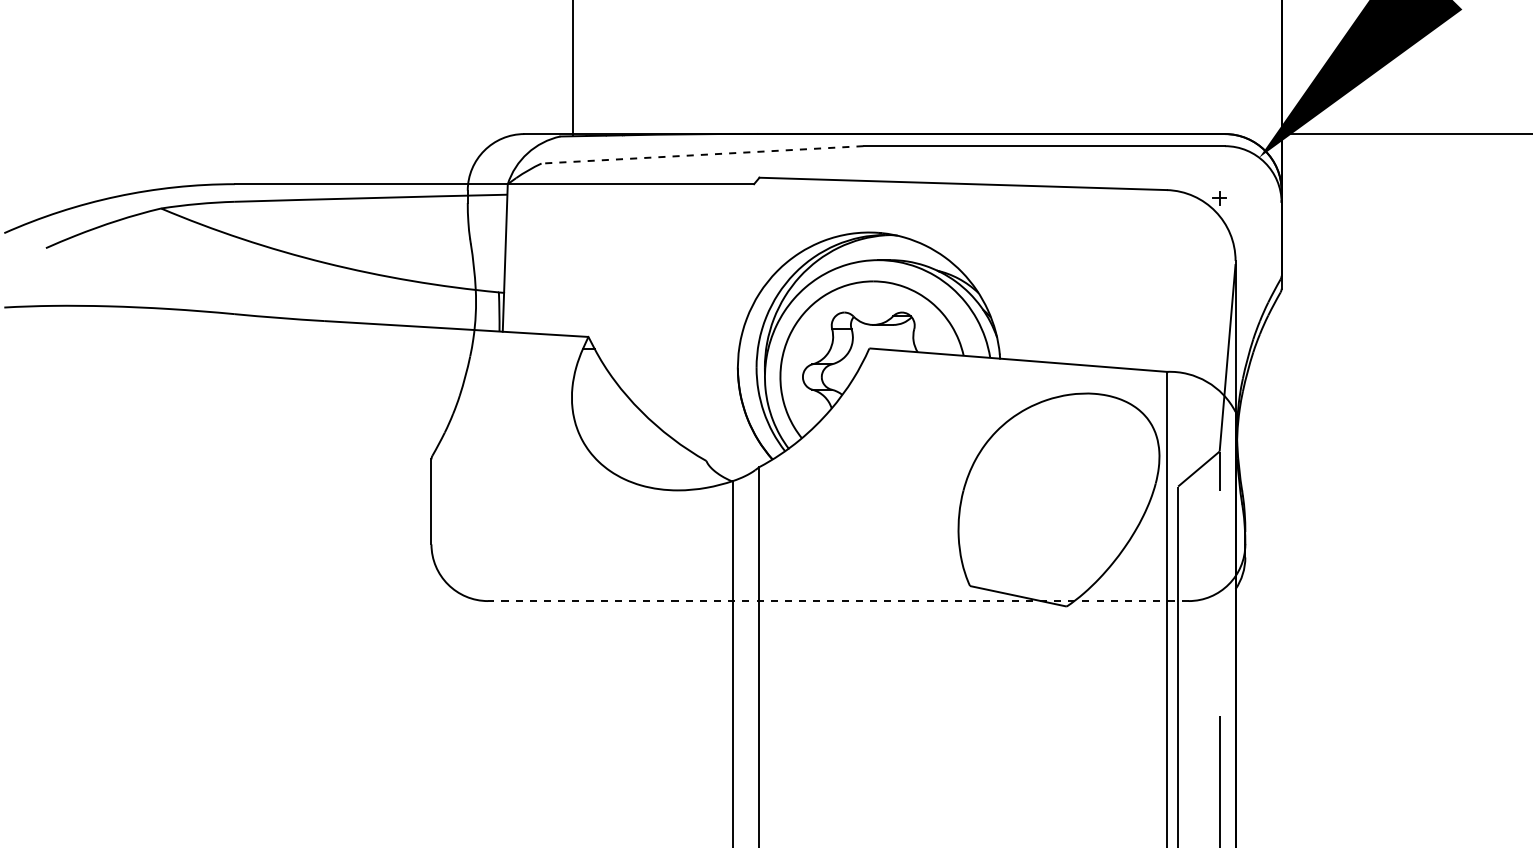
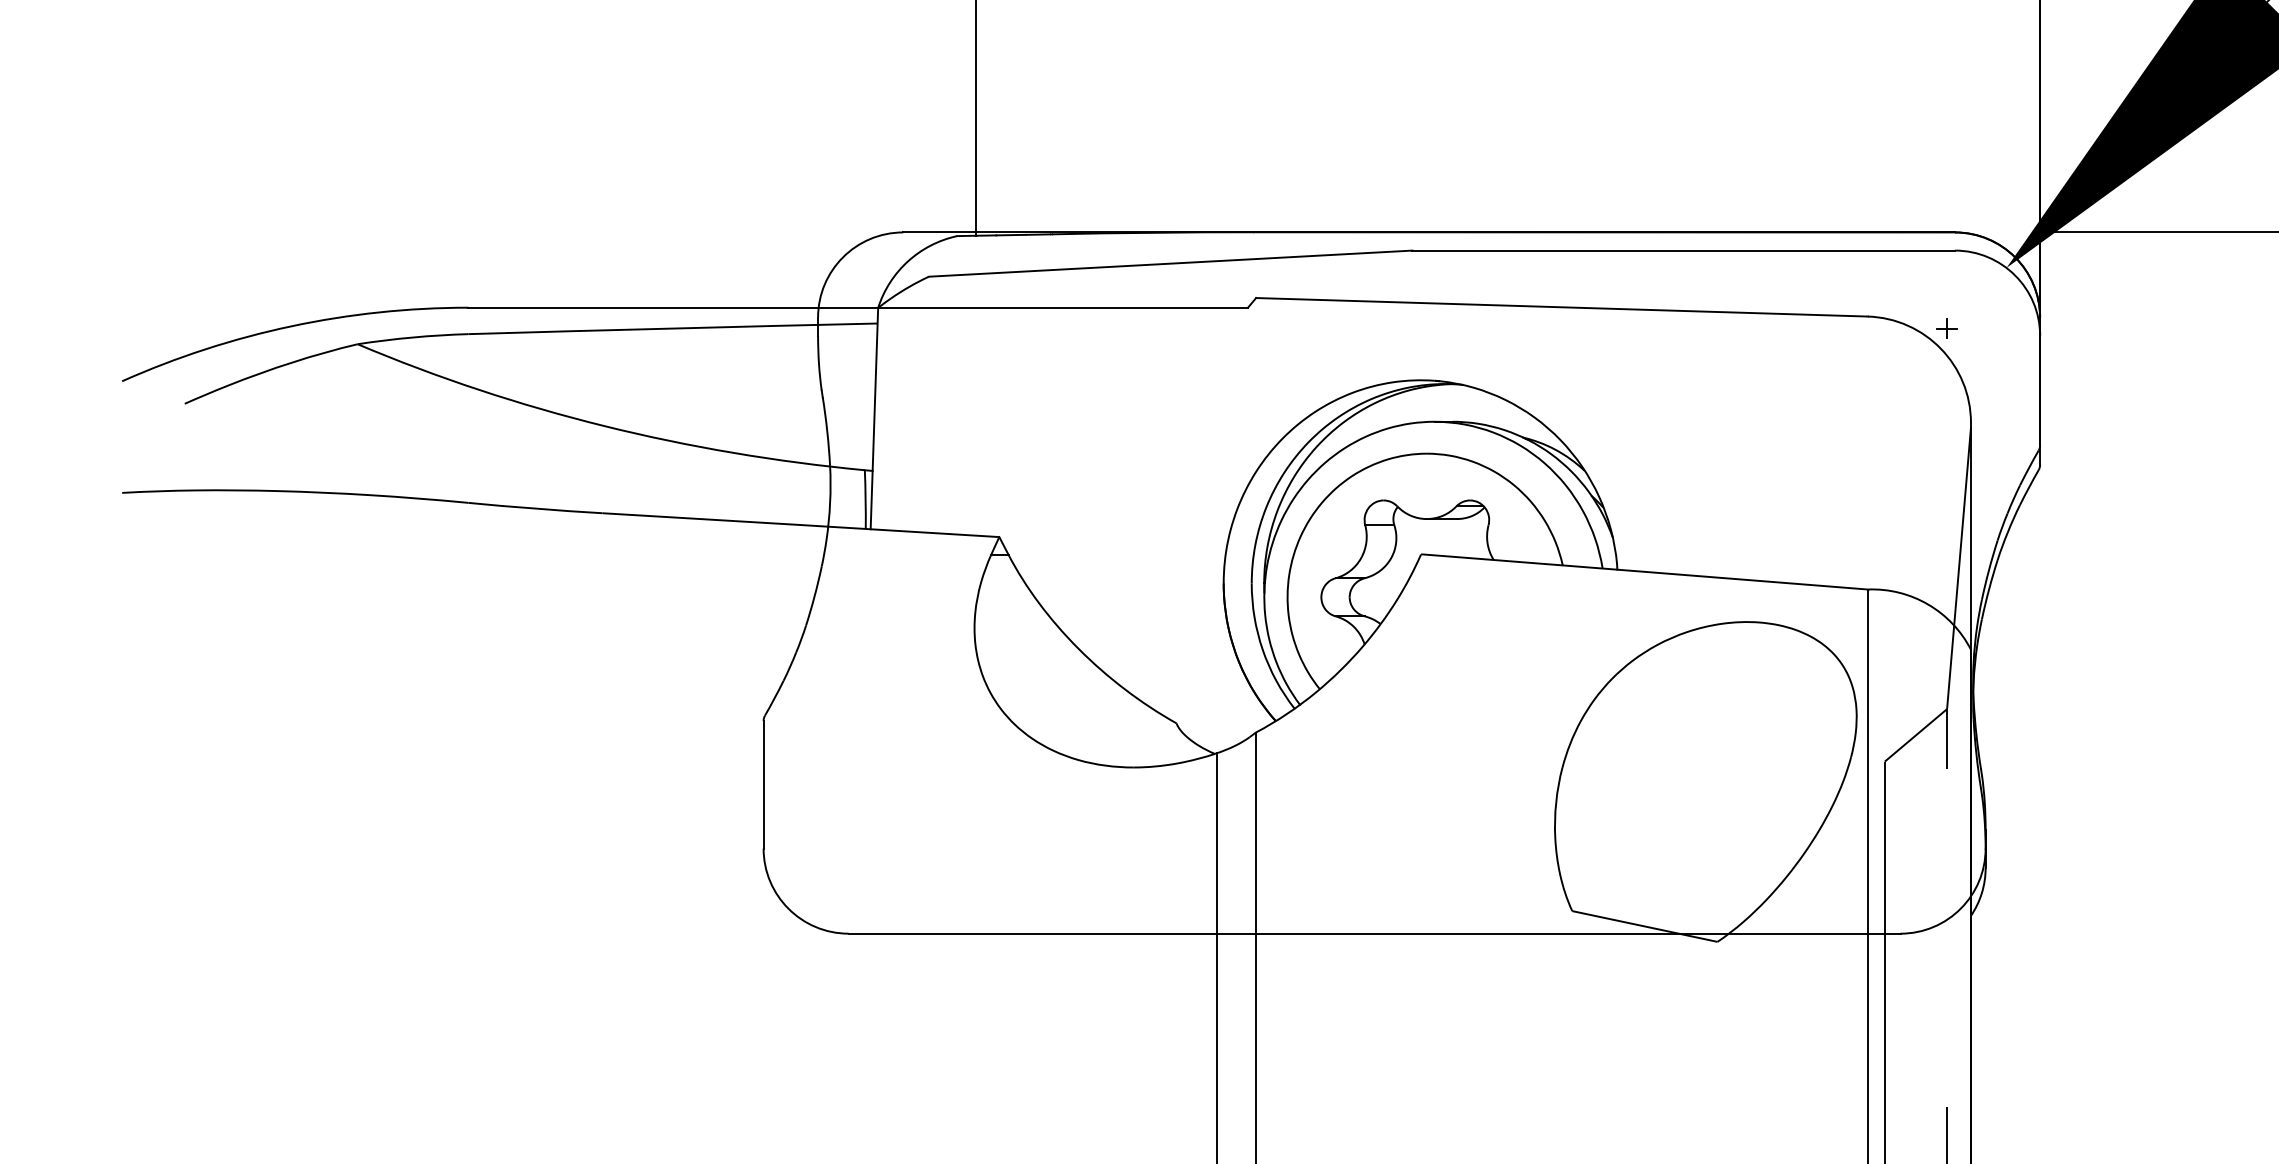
line: (702, 154) -> (1170, 263), dashed -> solid
line: (837, 601) -> (1373, 934), dashed -> solid

